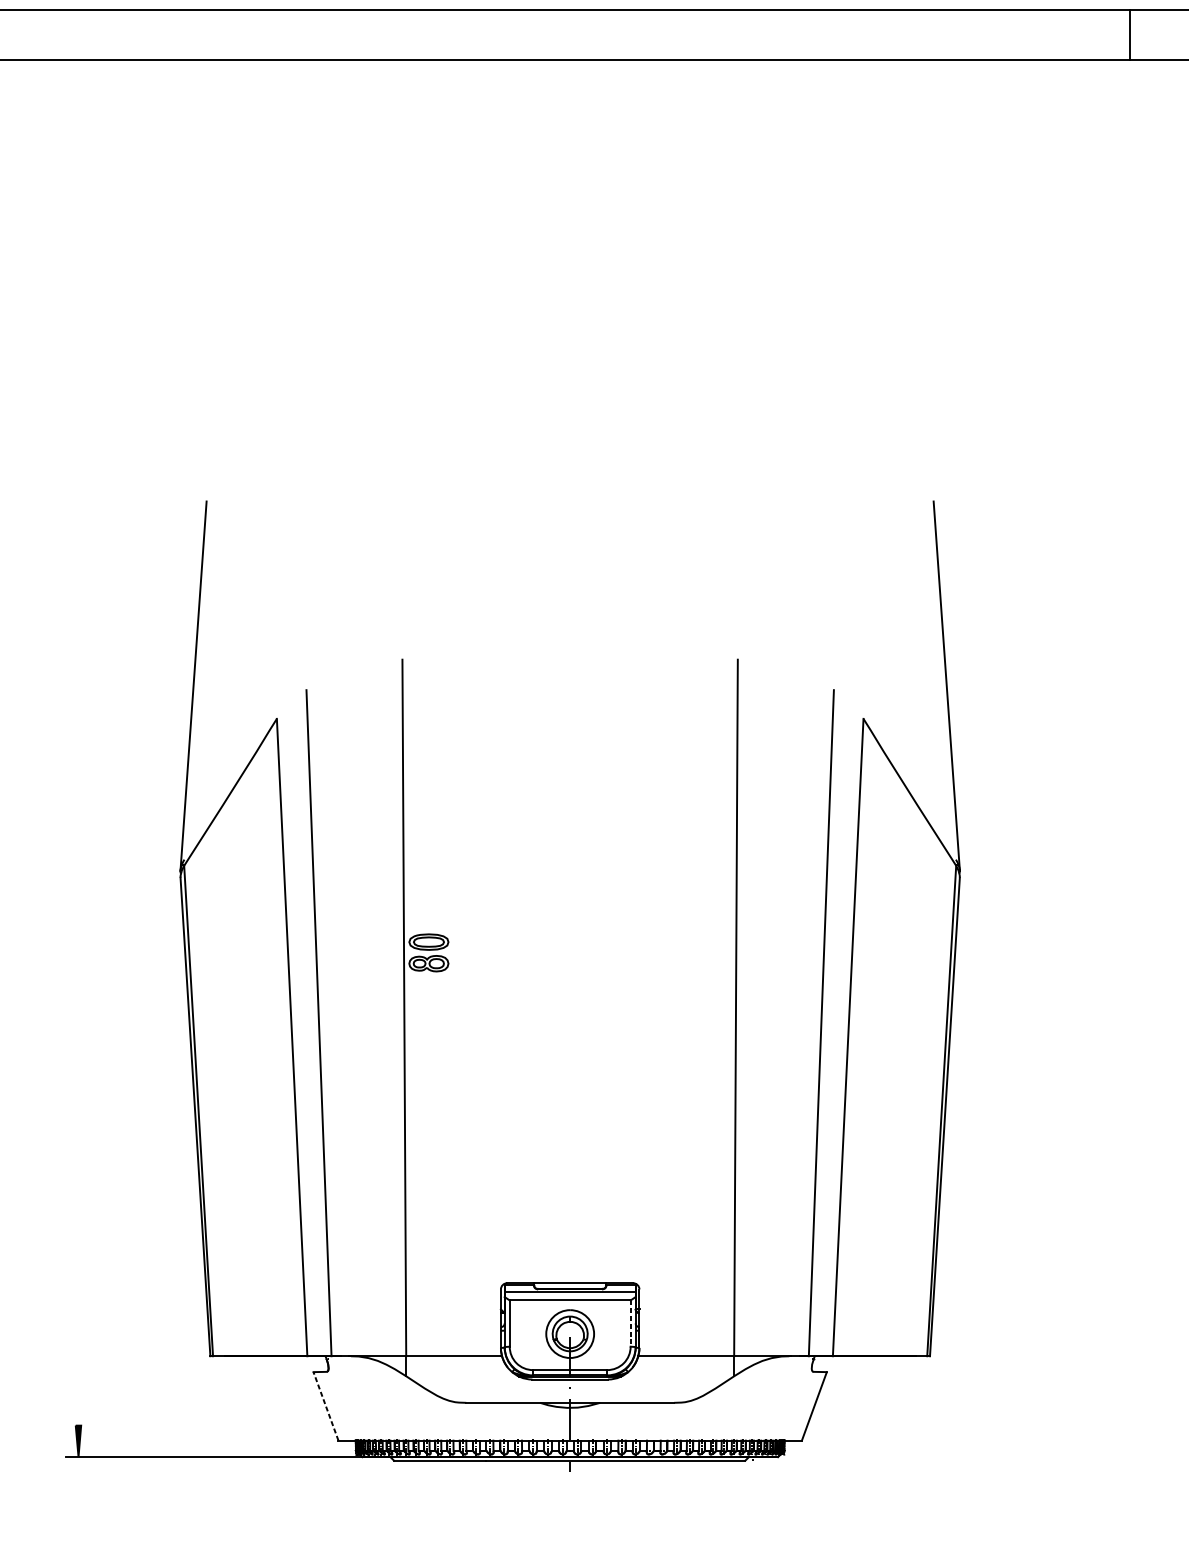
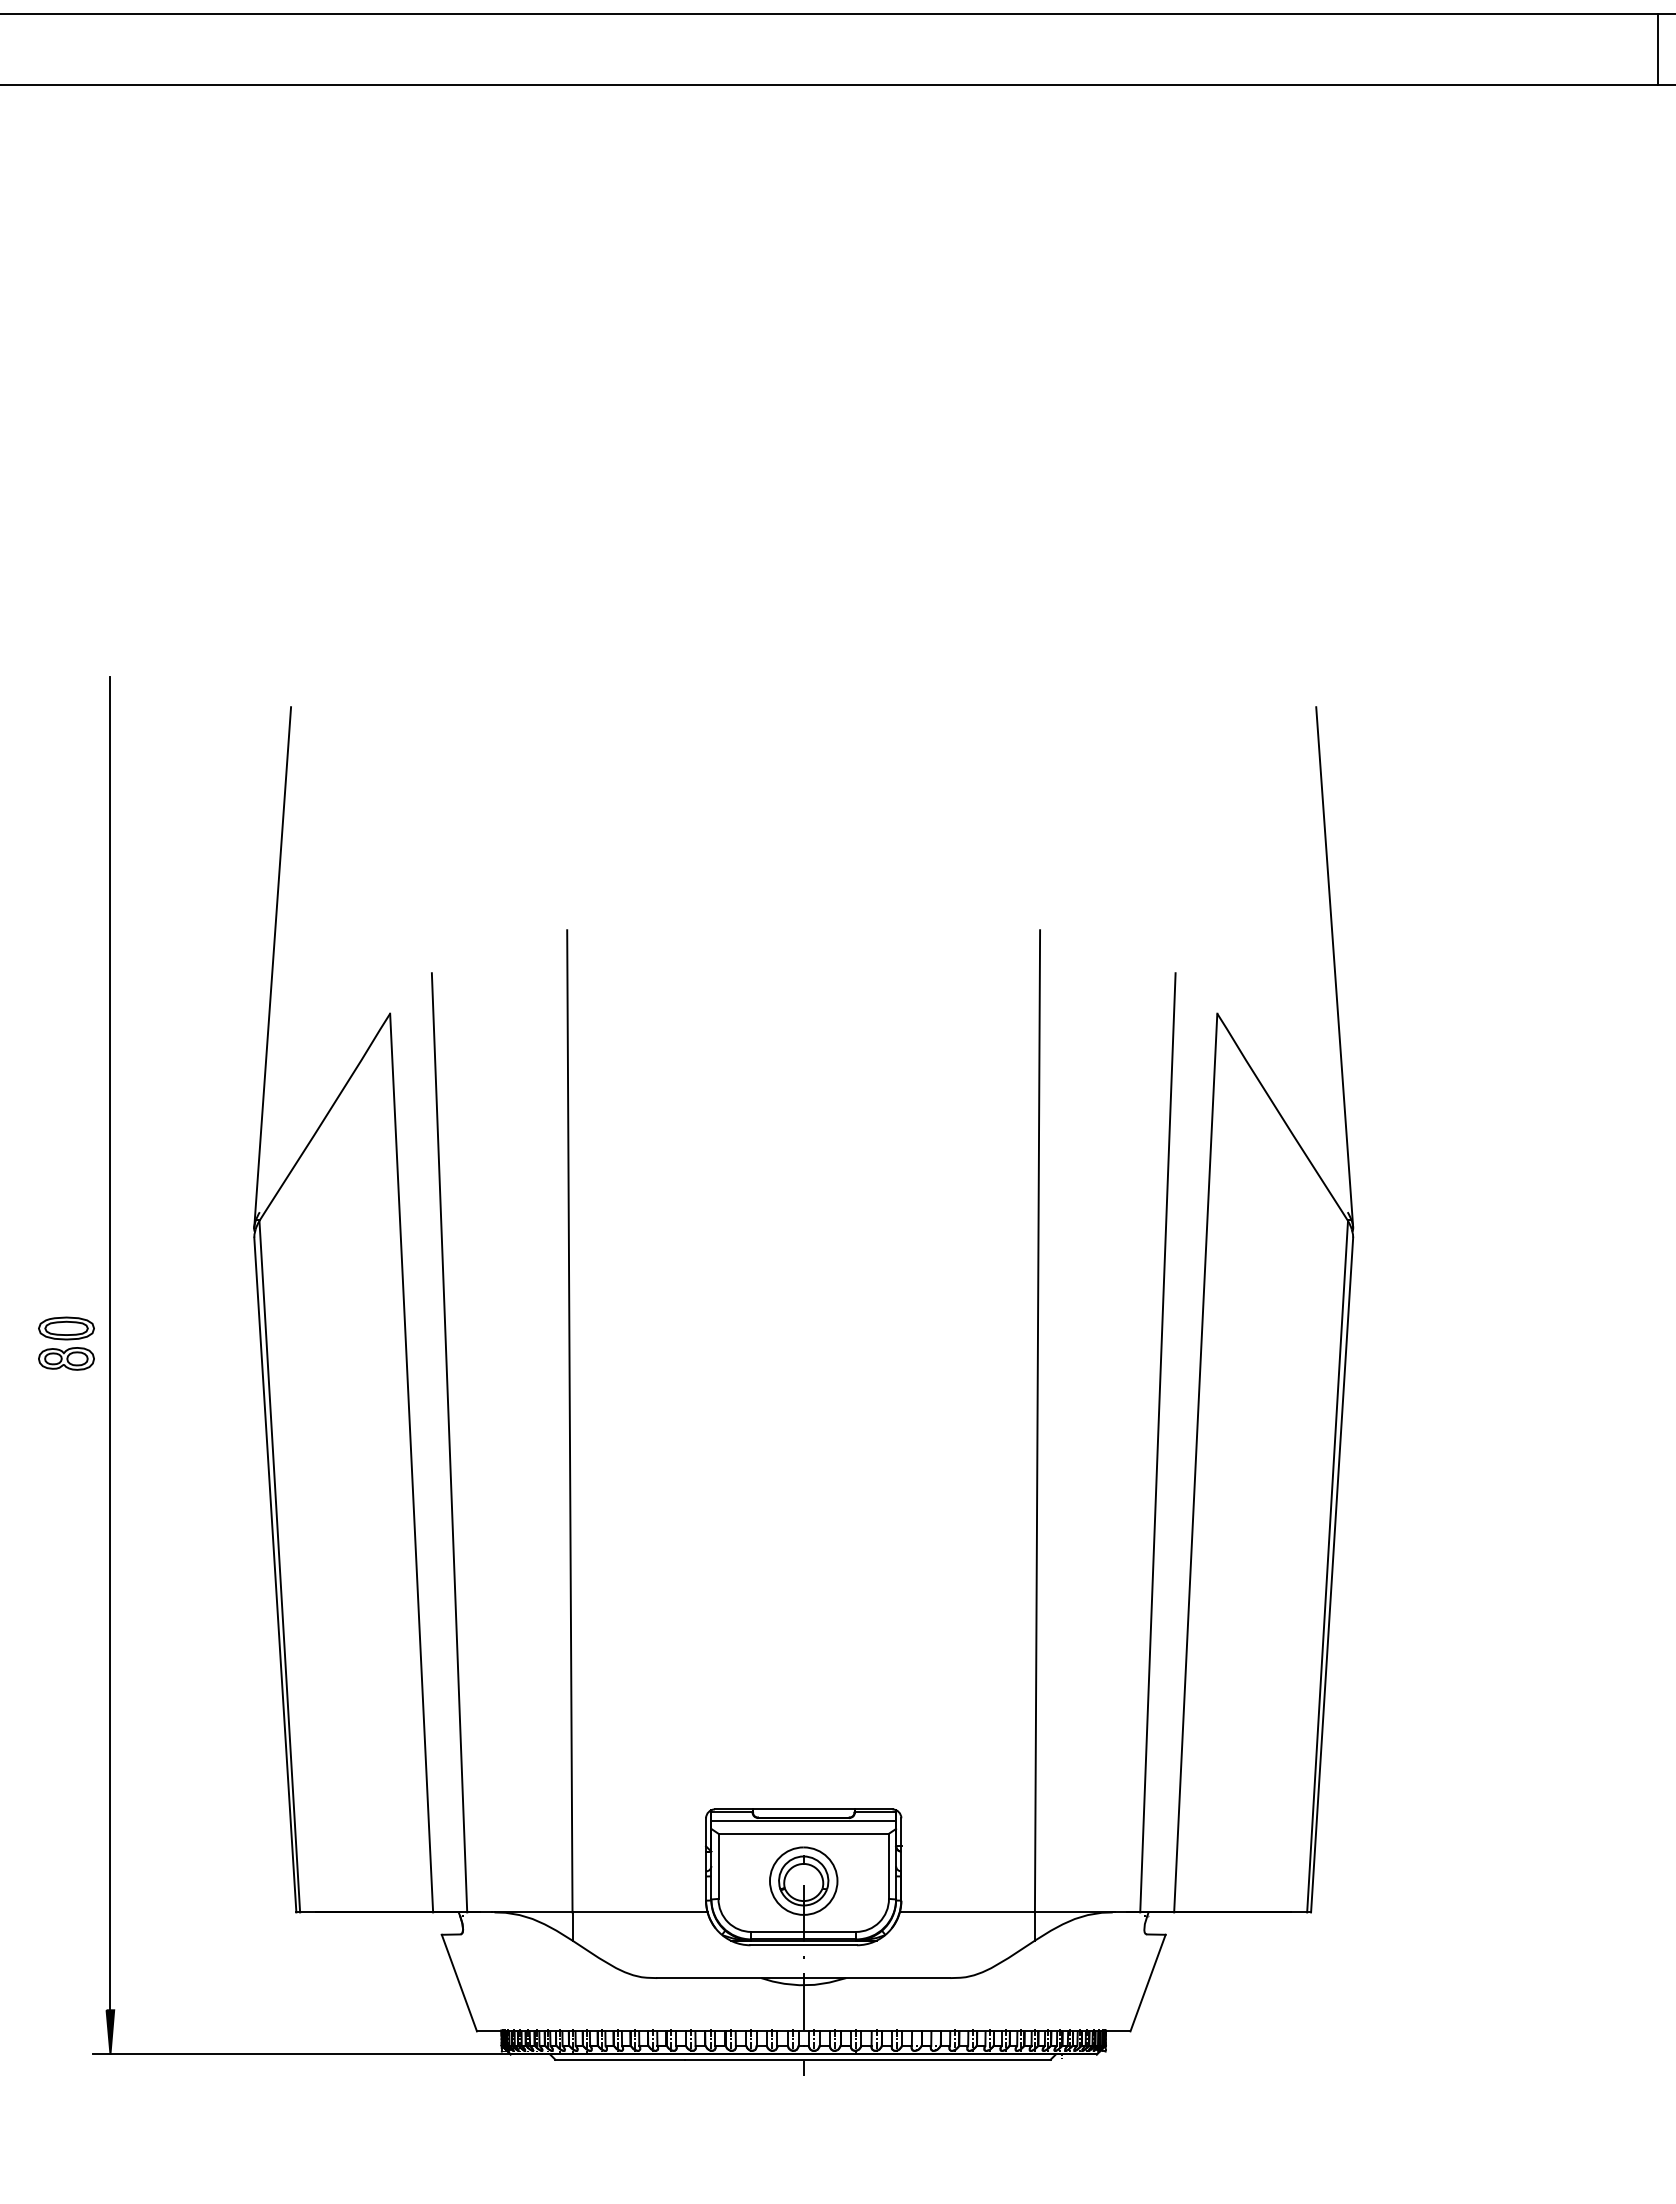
line: (1129, 34) -> (1657, 48), moved
line: (78, 952) -> (110, 1343), added
part: (428, 952) -> (66, 1343), moved
line: (630, 1323) -> (888, 1866), dashed -> solid
line: (326, 1405) -> (459, 1982), dashed -> solid

